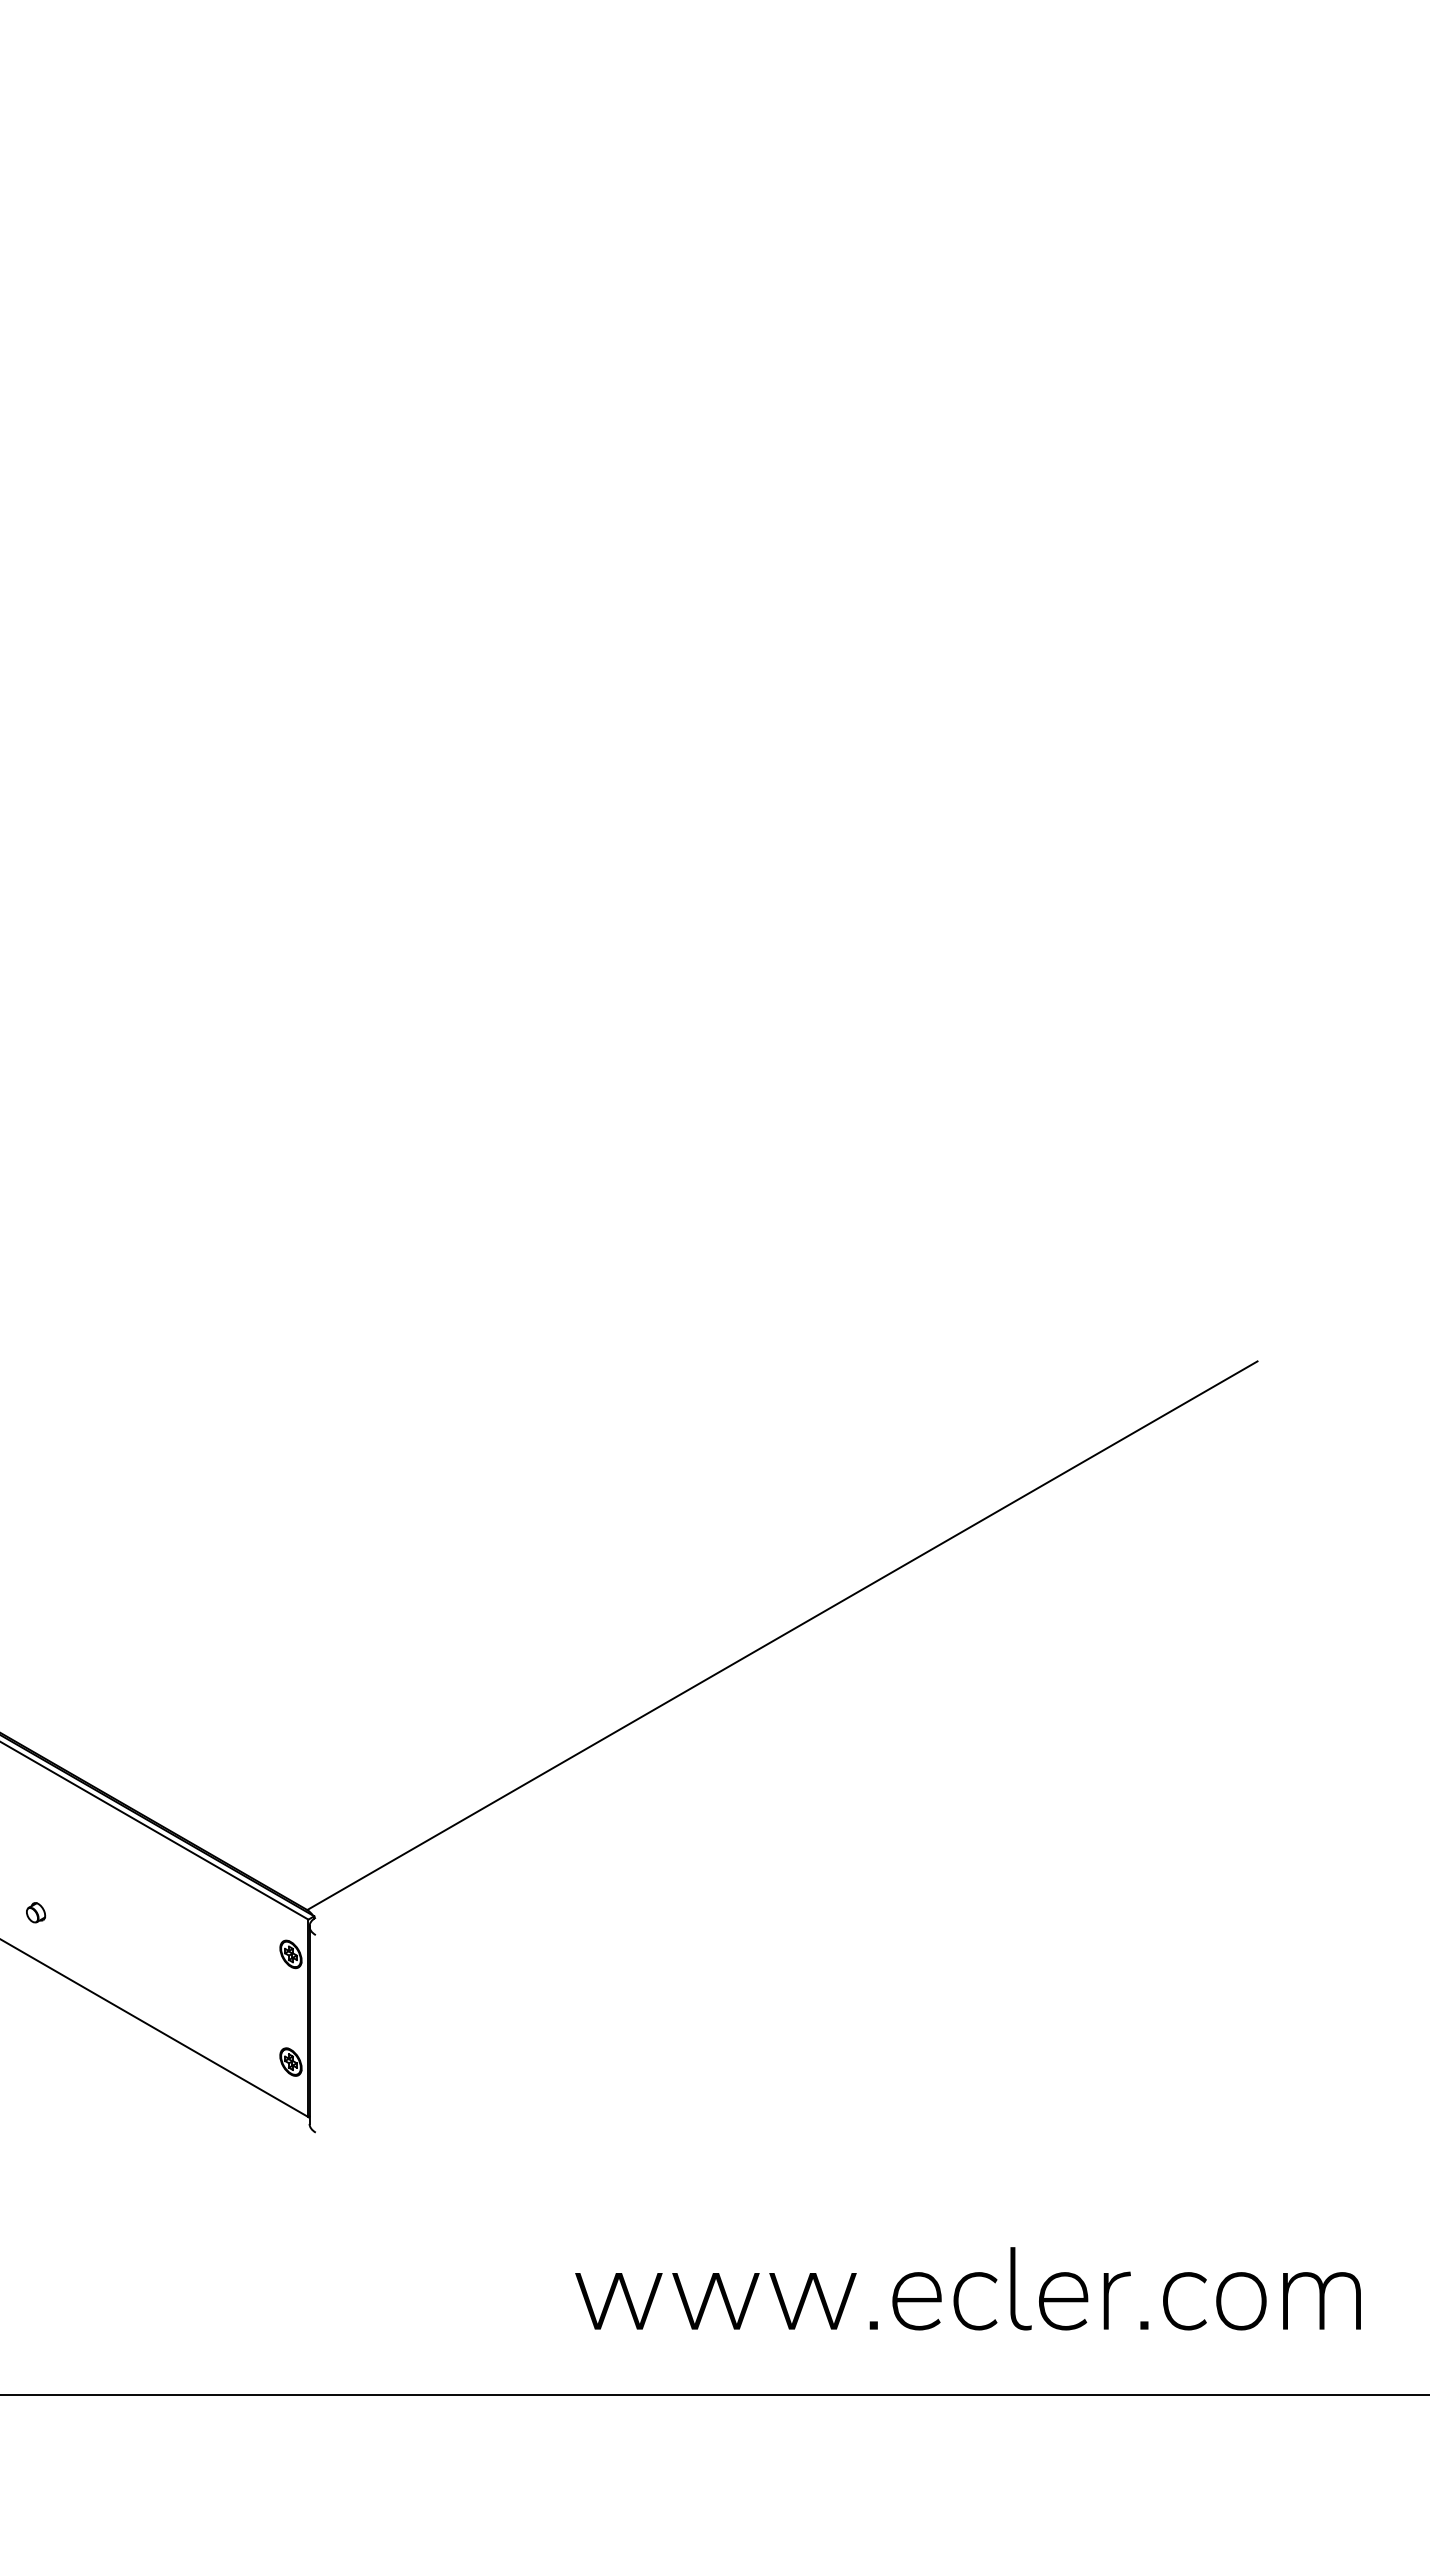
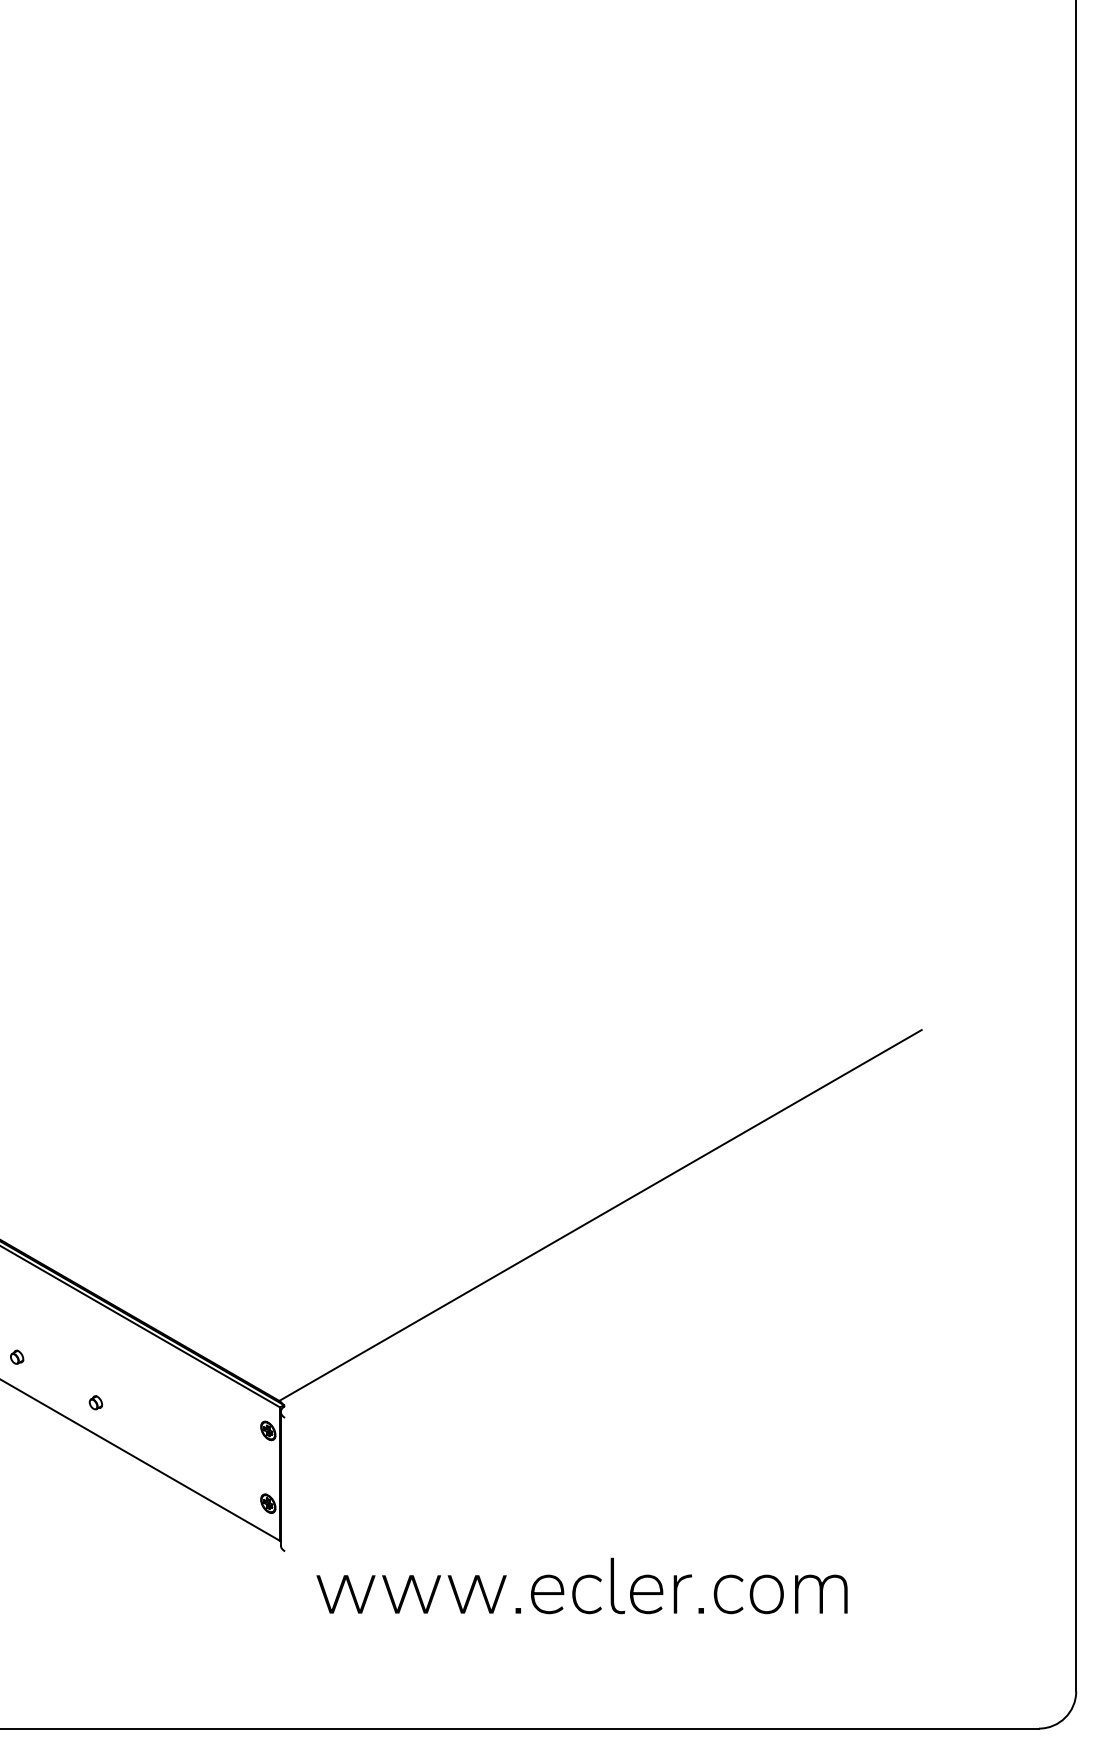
text: (967, 2288) -> (581, 1585), moved

